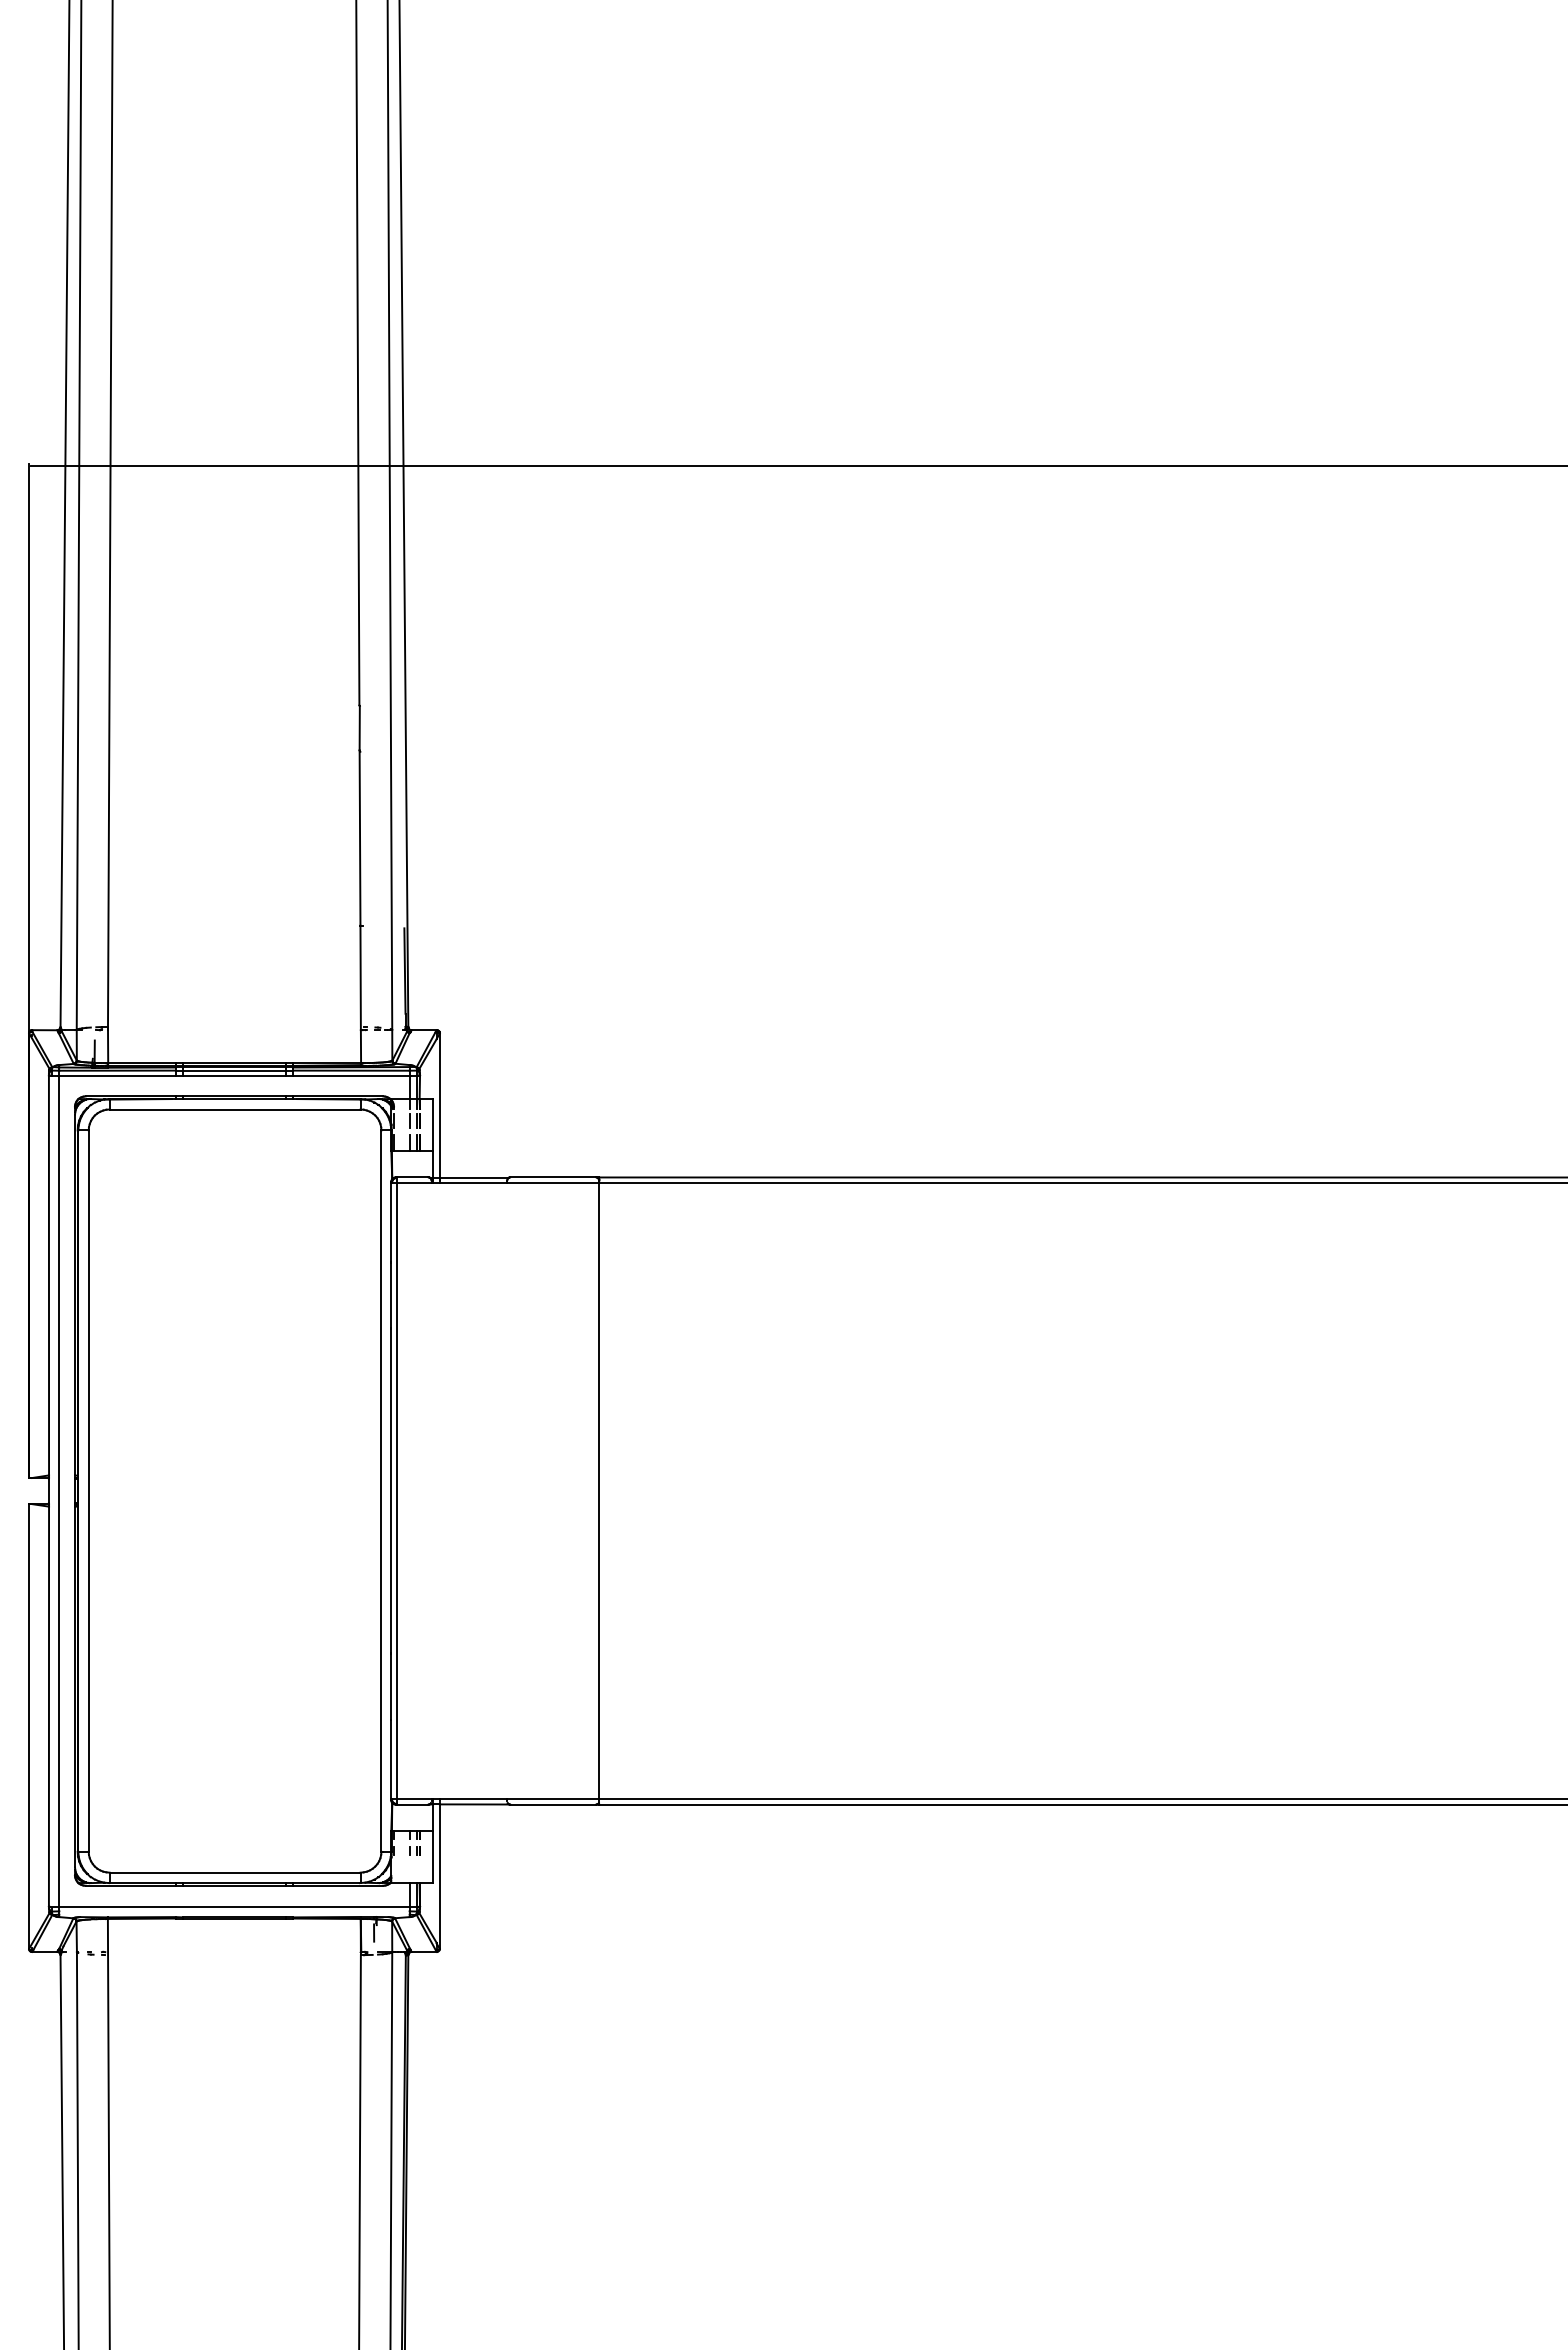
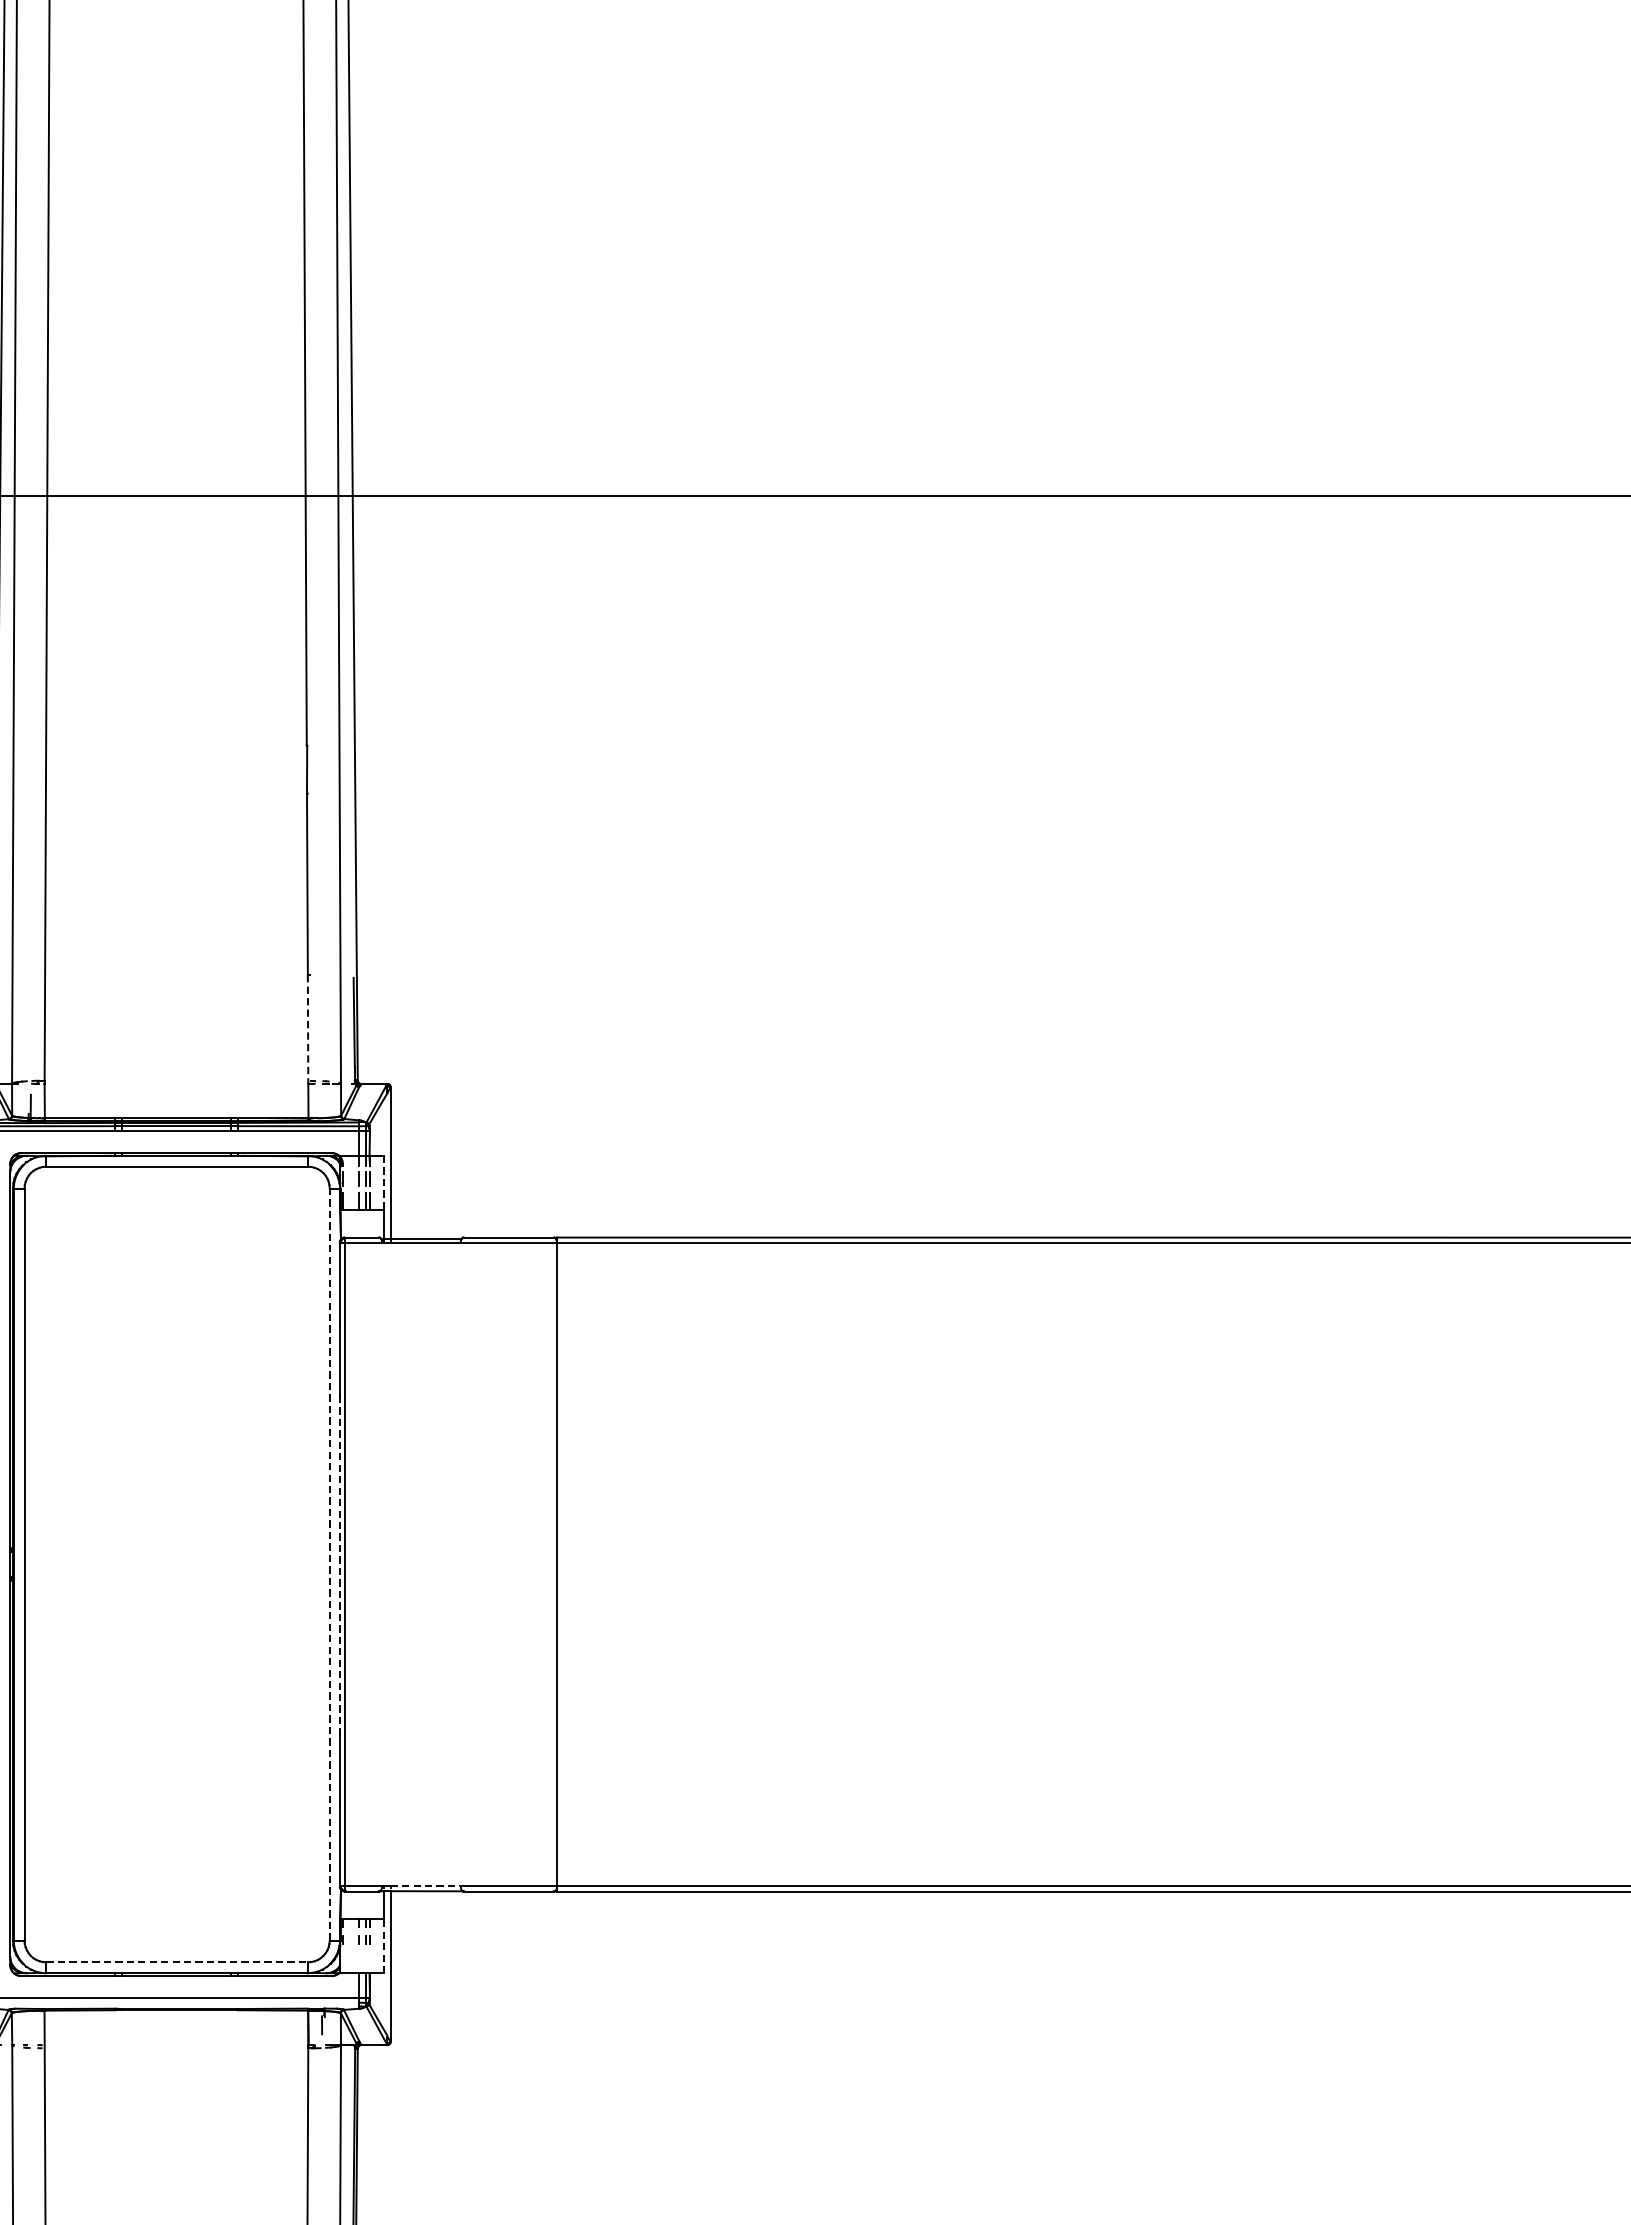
line: (360, 978) -> (307, 1030), solid -> dashed
line: (433, 1125) -> (384, 1183), solid -> dashed
line: (381, 1491) -> (329, 1564), solid -> dashed
line: (391, 1491) -> (340, 1564), solid -> dashed
line: (473, 1799) -> (425, 1886), solid -> dashed
line: (433, 1856) -> (384, 1945), solid -> dashed
line: (235, 1872) -> (177, 1962), solid -> dashed

